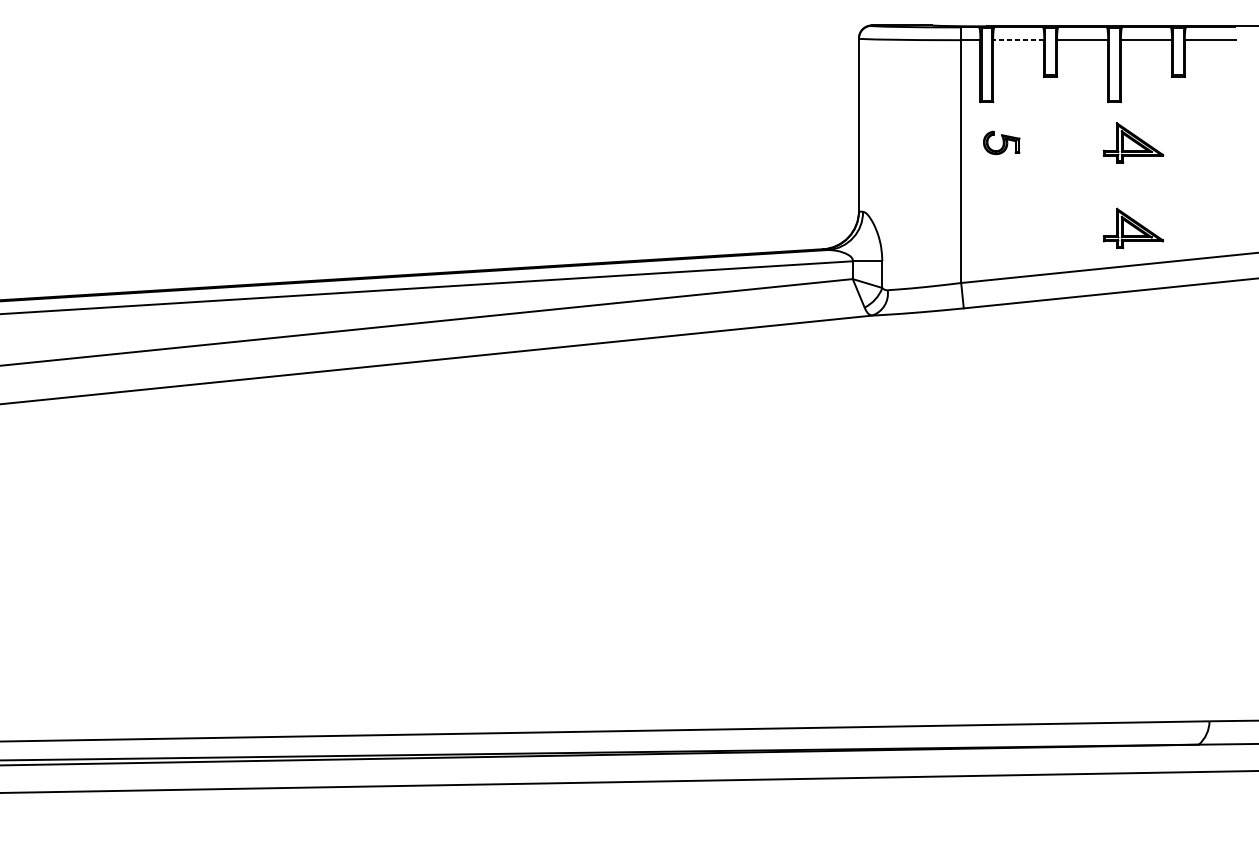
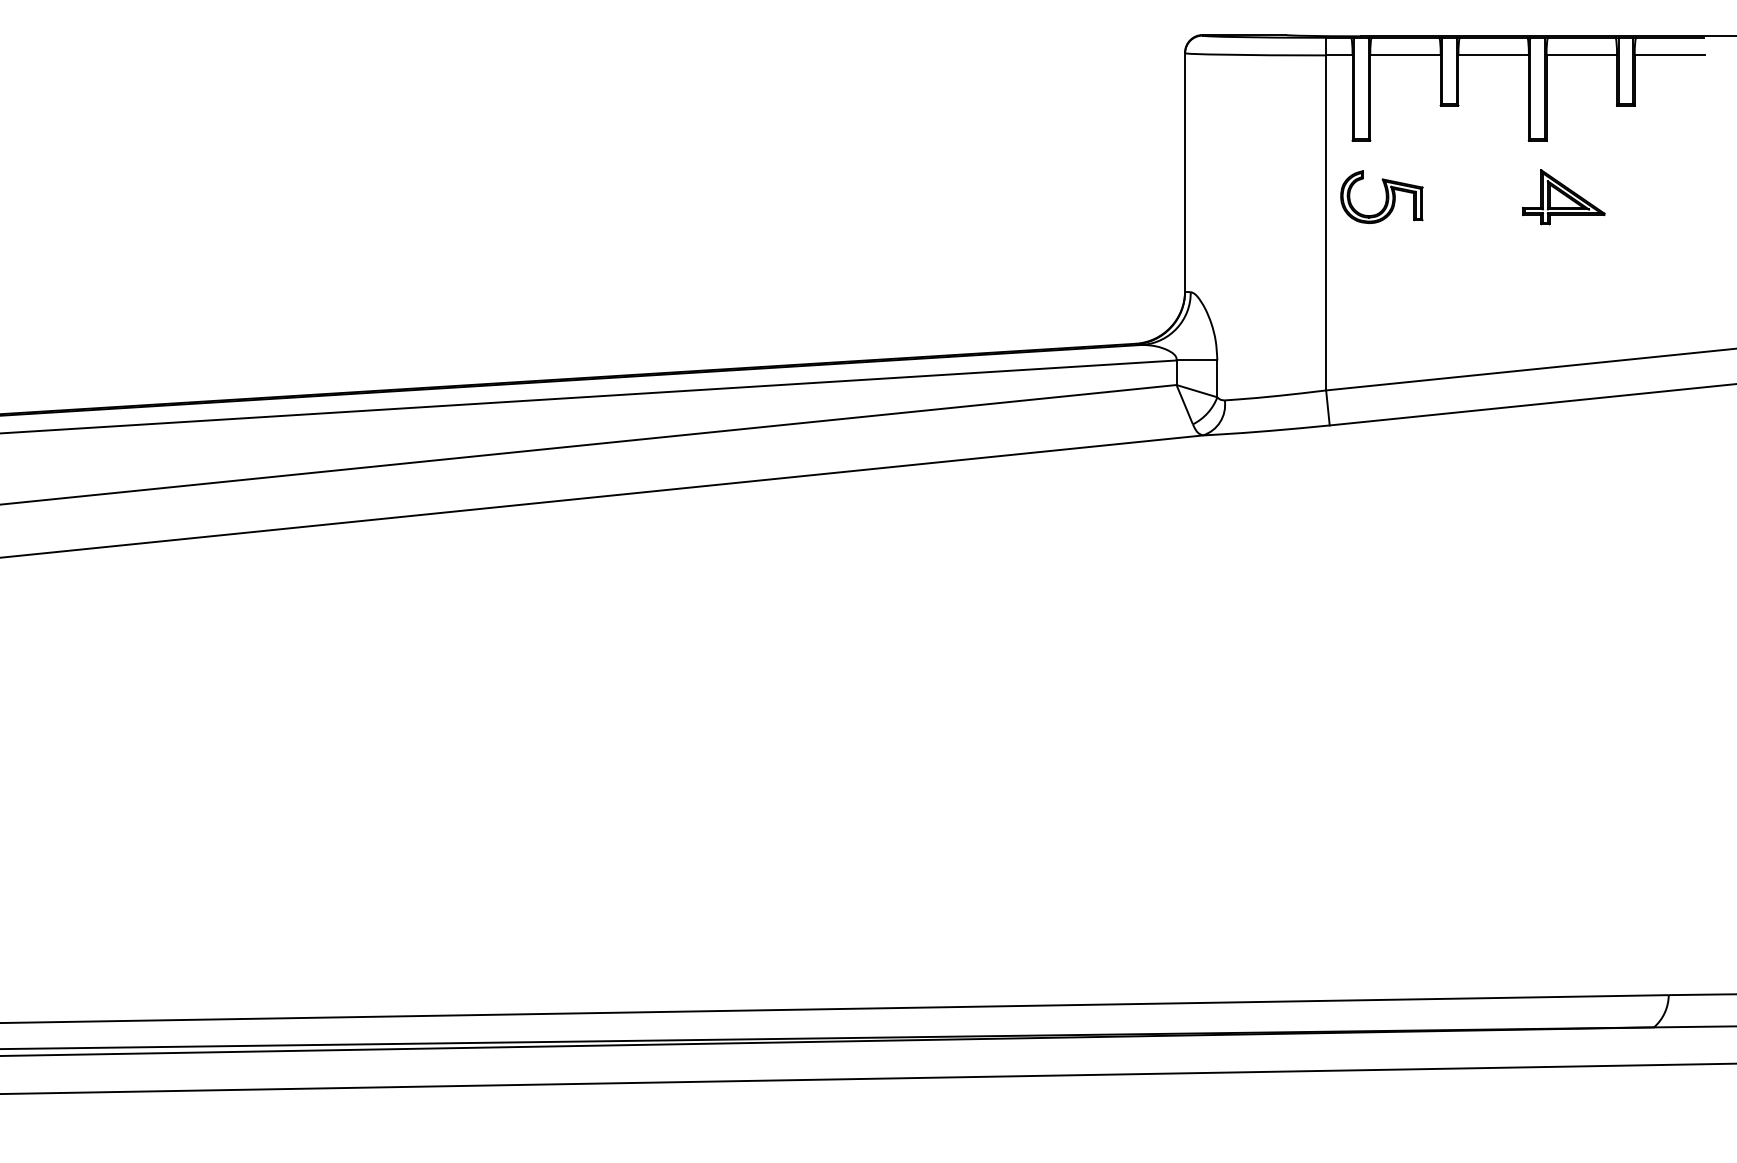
line: (1017, 40) -> (1404, 55), dashed -> solid
part: (1001, 142) -> (1381, 196), size x1.67
part: (1133, 228) -> (1563, 315), removed

